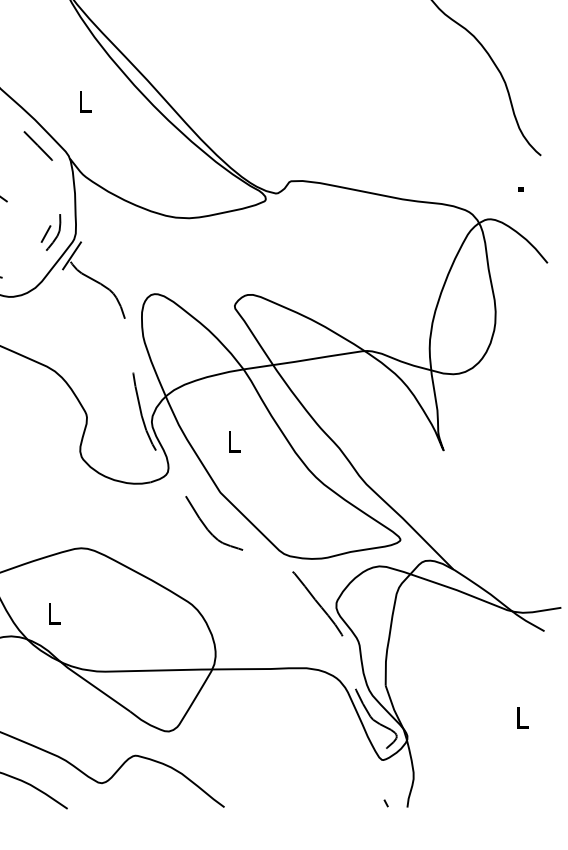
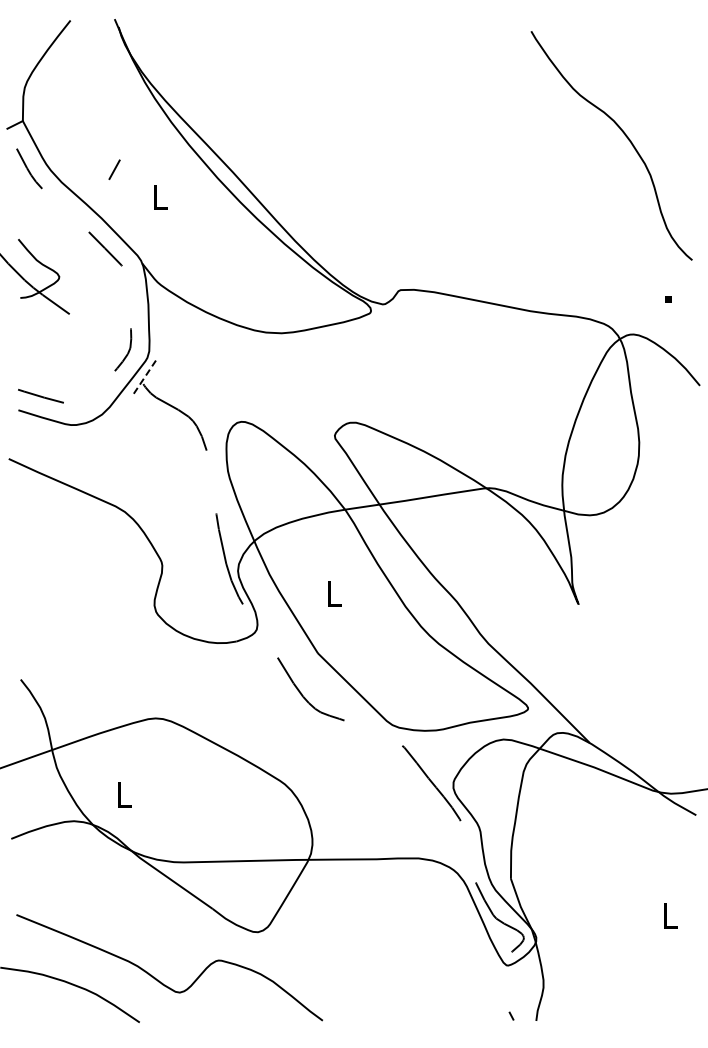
line: (45, 233) -> (114, 169), moved
line: (71, 256) -> (144, 377), solid -> dashed

